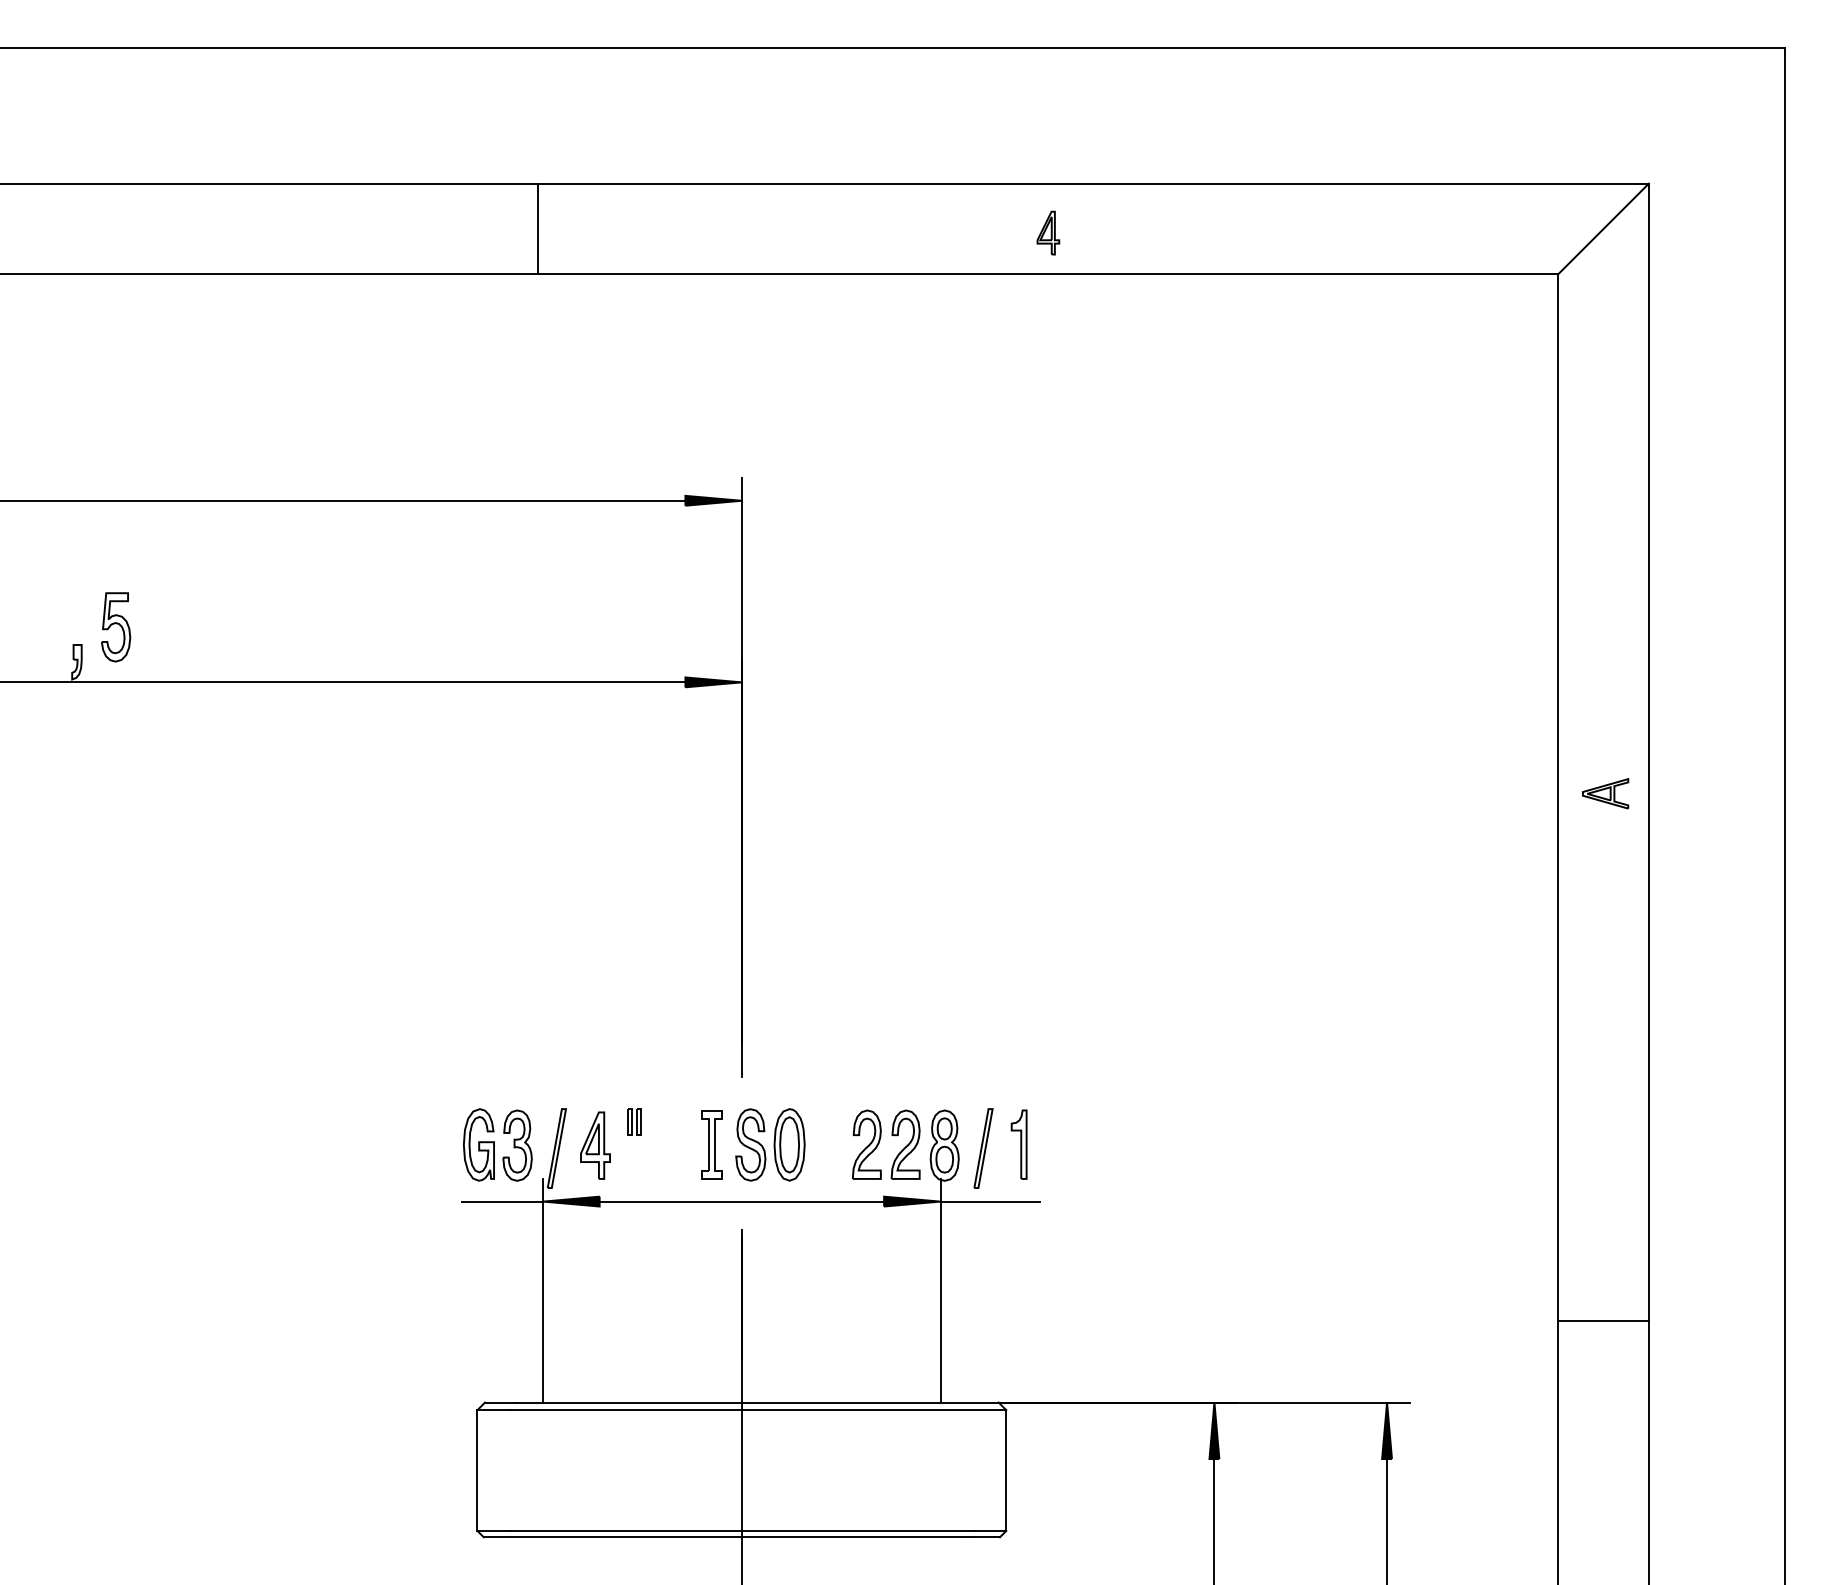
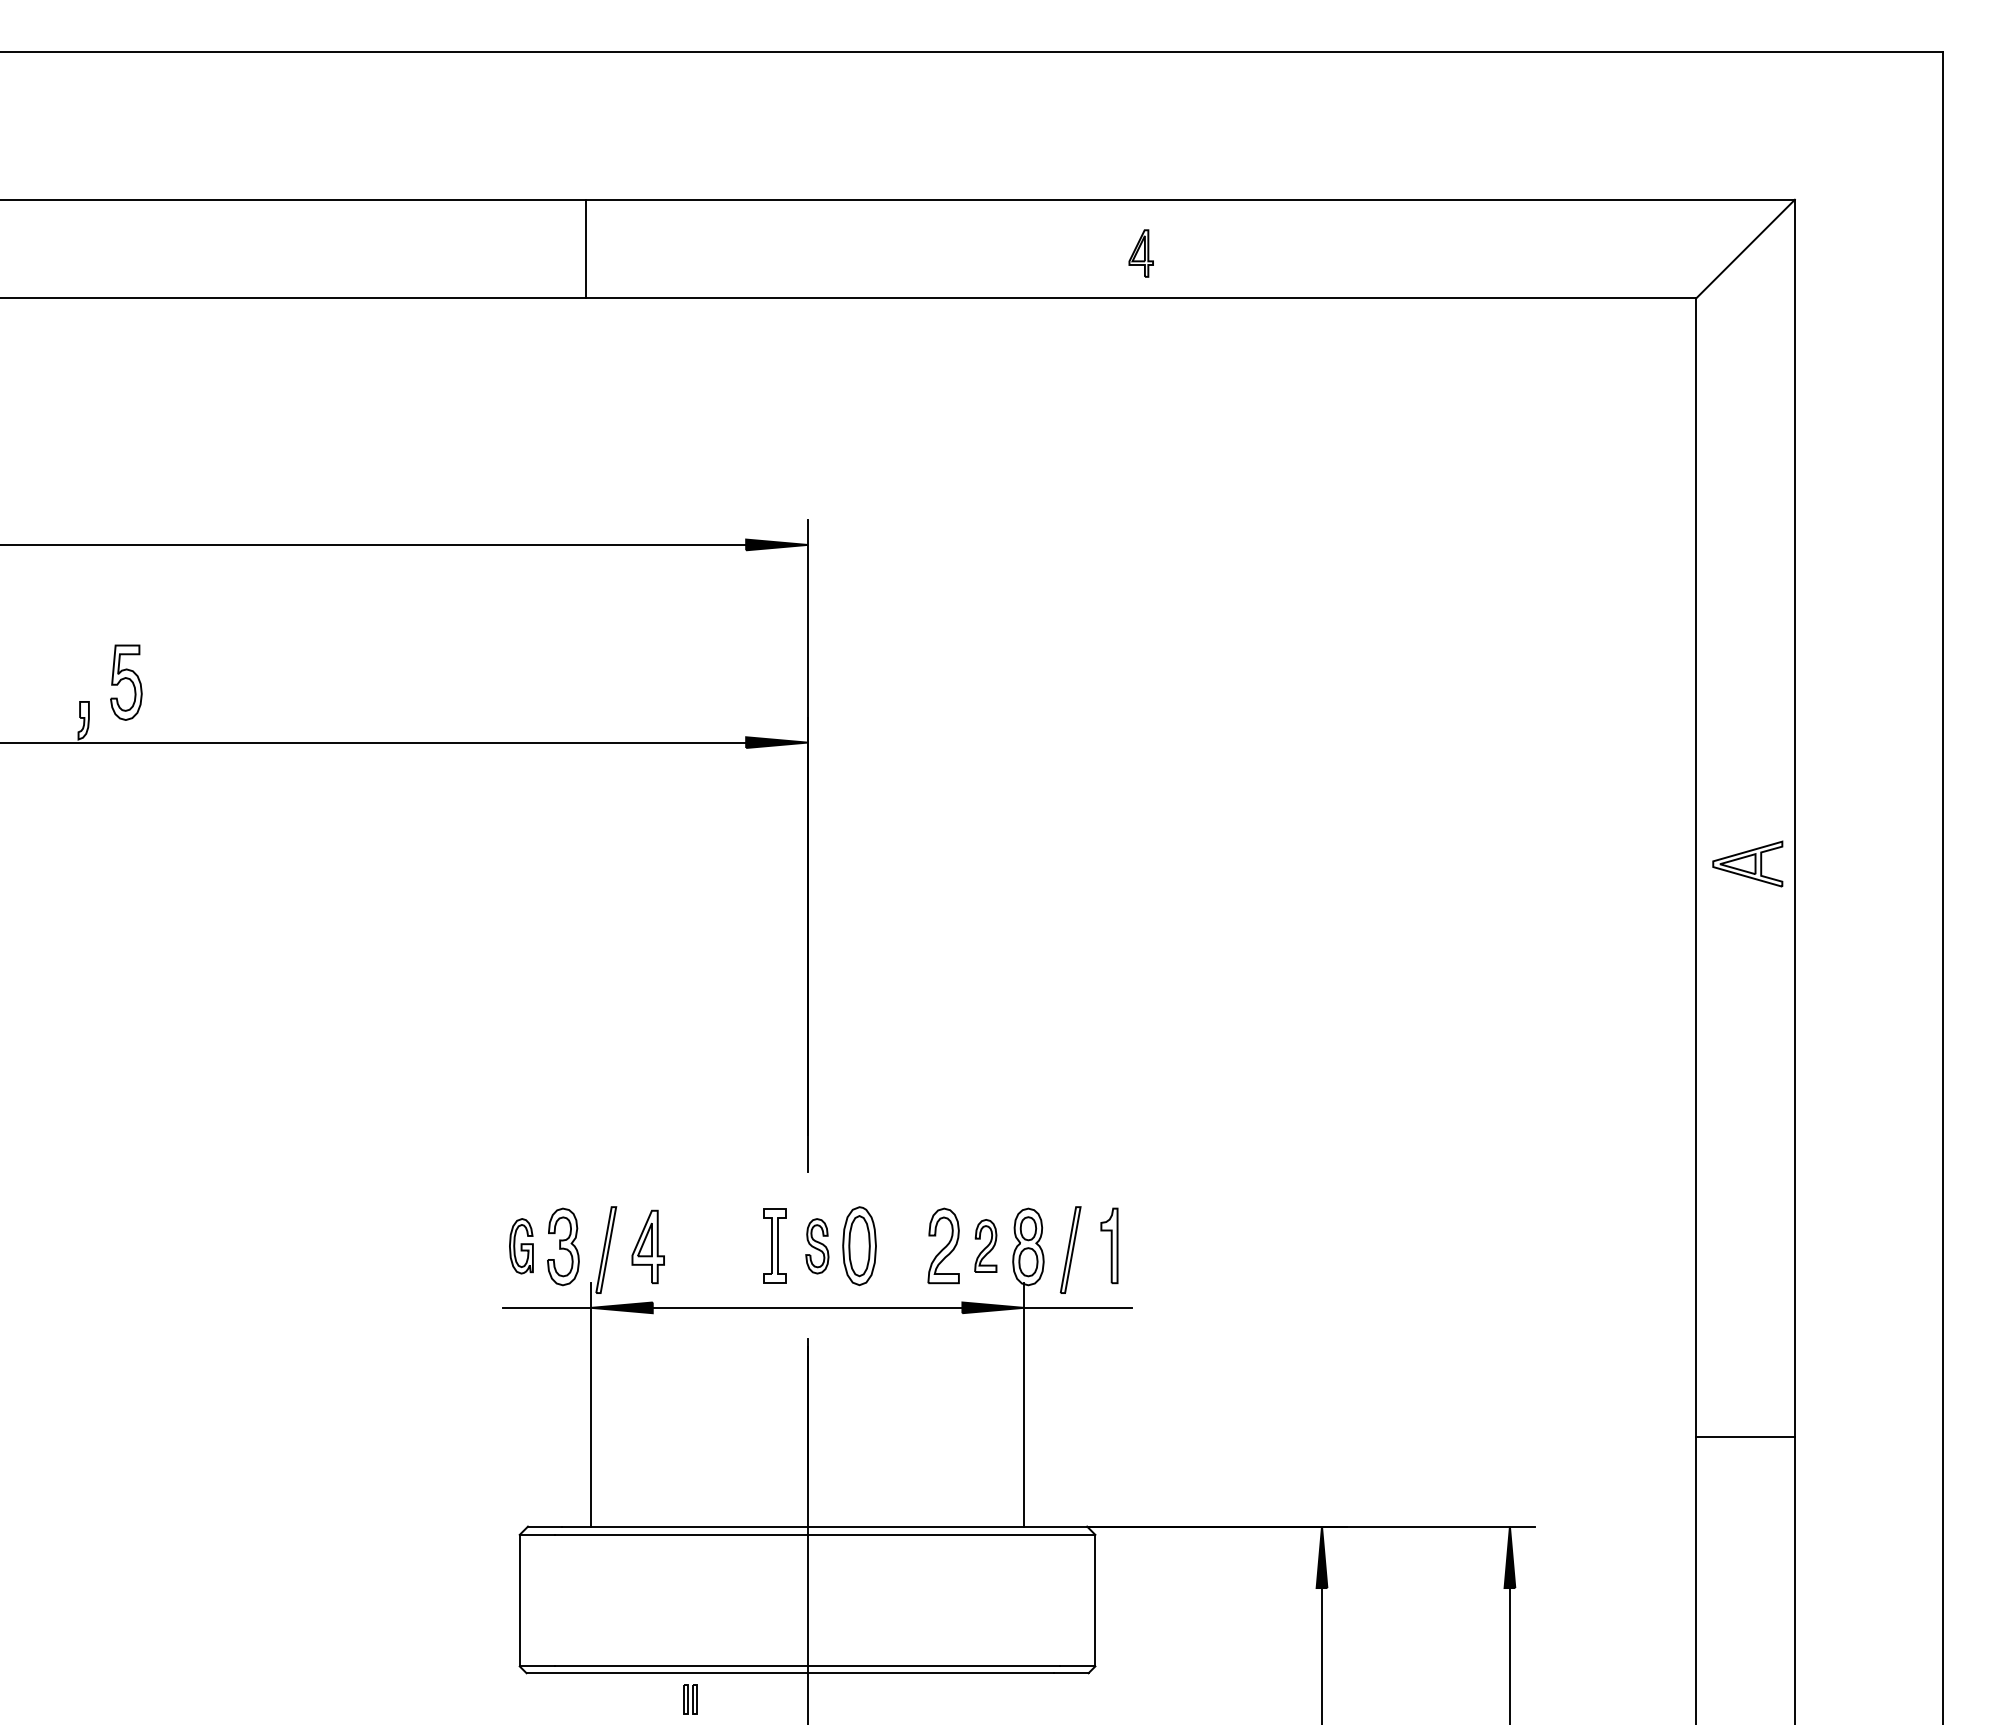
part: (1605, 793) -> (1747, 863), size x1.4
part: (634, 1122) -> (690, 1699), moved
part: (905, 1144) -> (985, 1245), size x0.7
part: (479, 1145) -> (521, 1246), size x0.7
part: (750, 1145) -> (817, 1246), size x0.7

